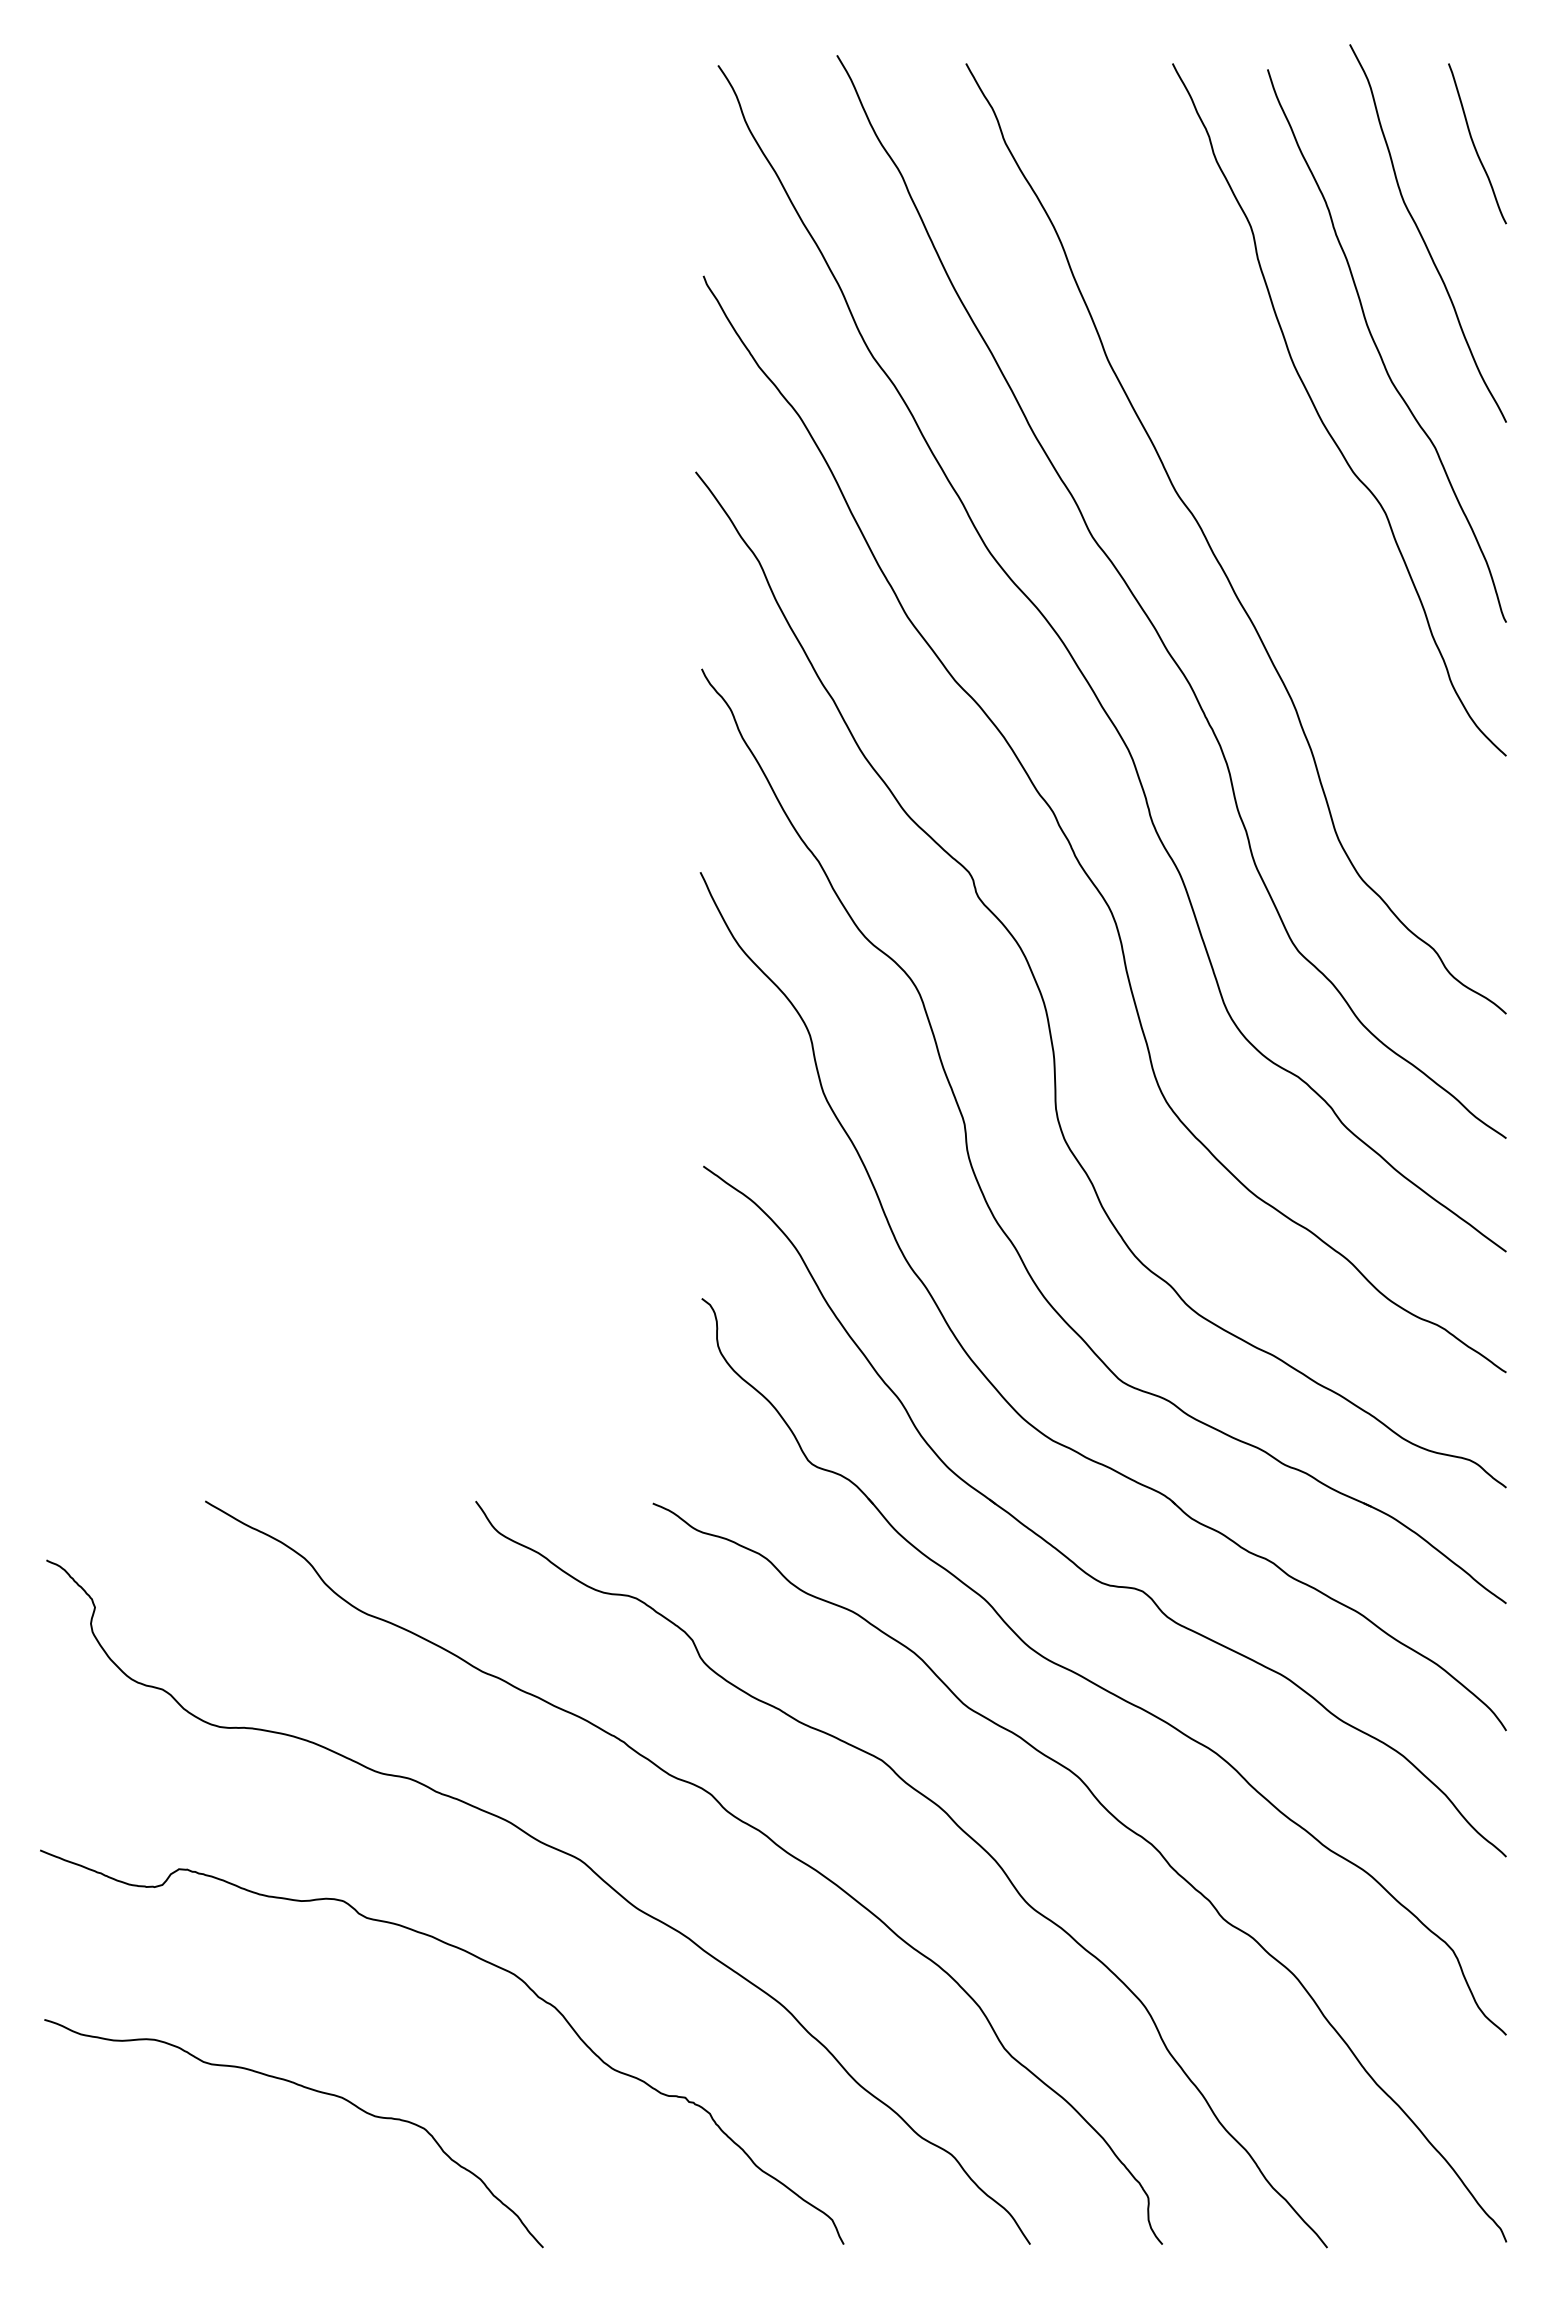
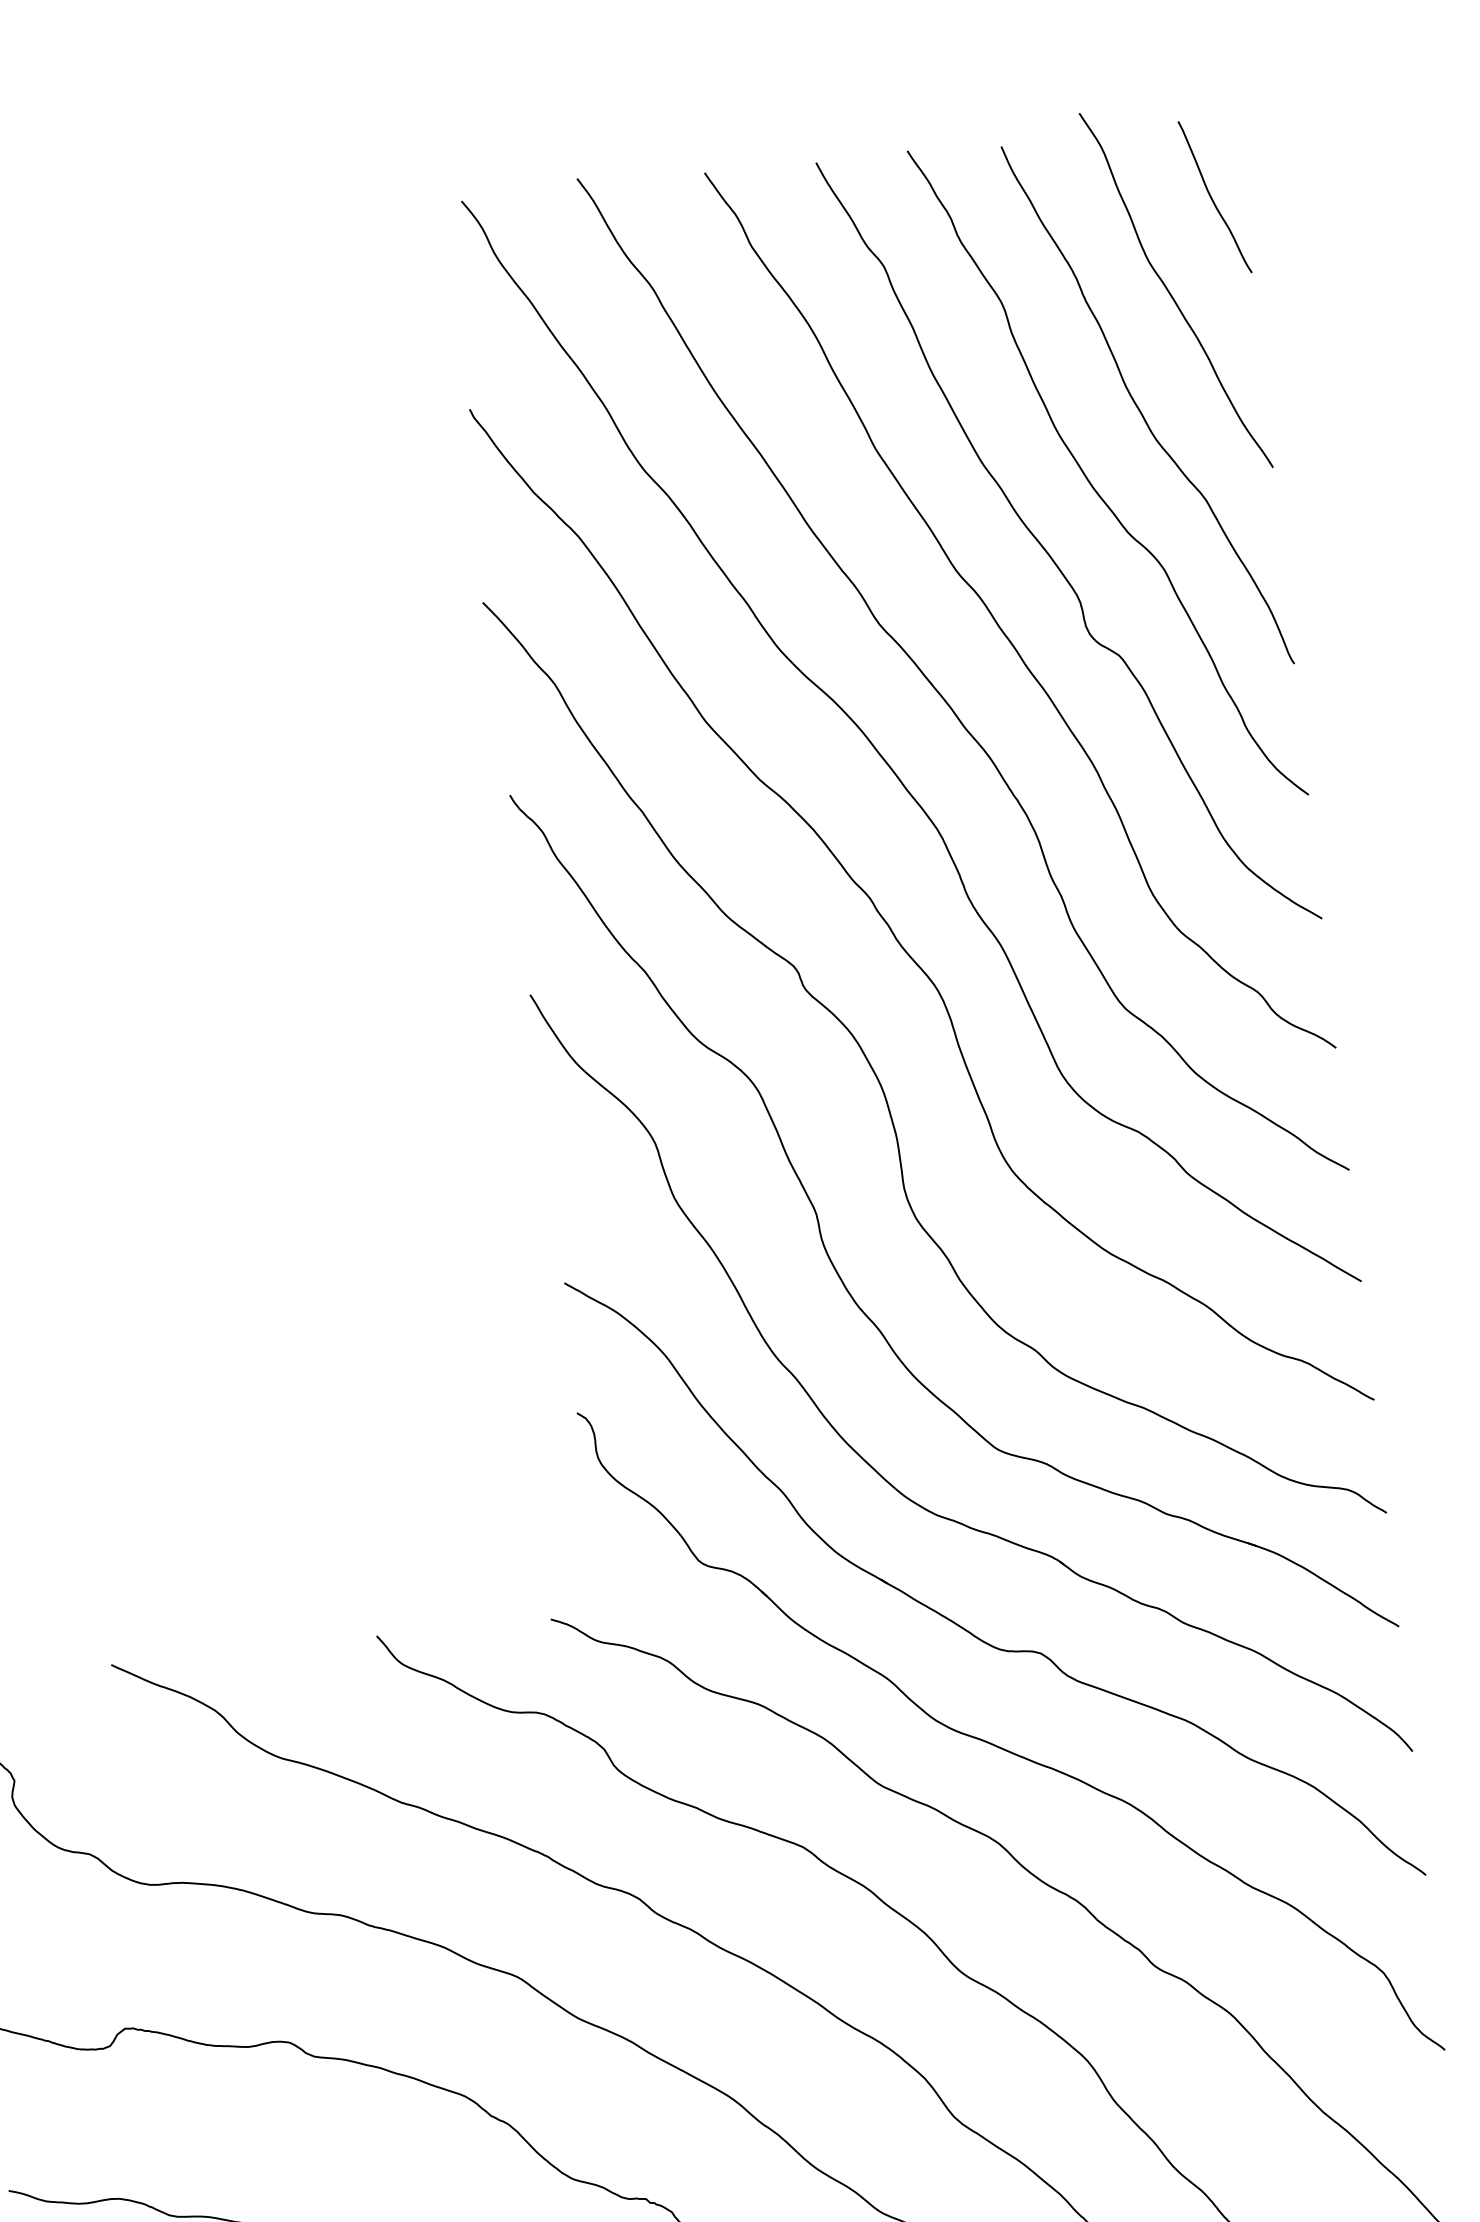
curve: (1271, 484) -> (1049, 553), added

